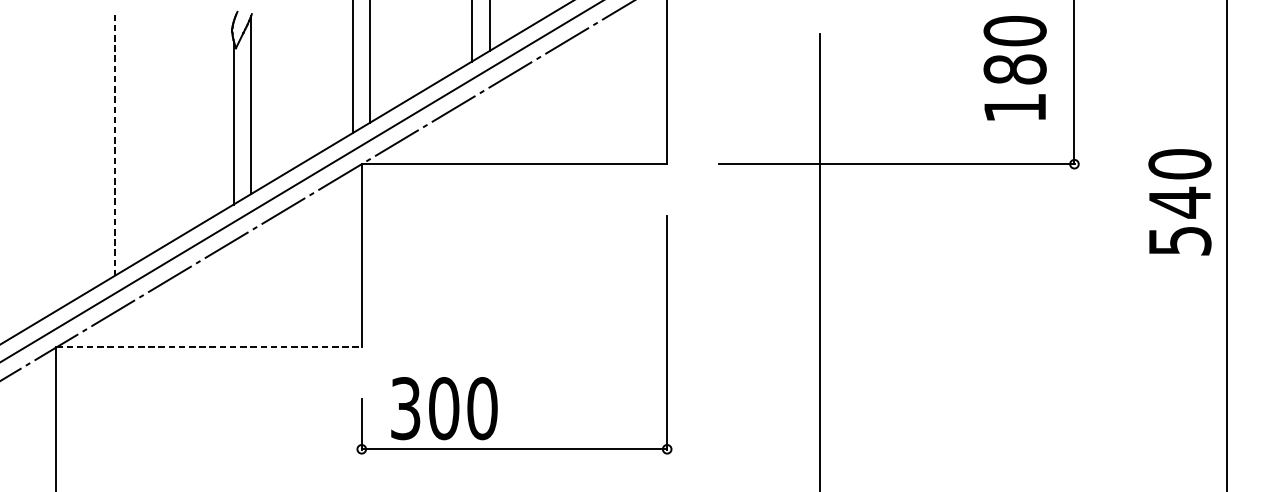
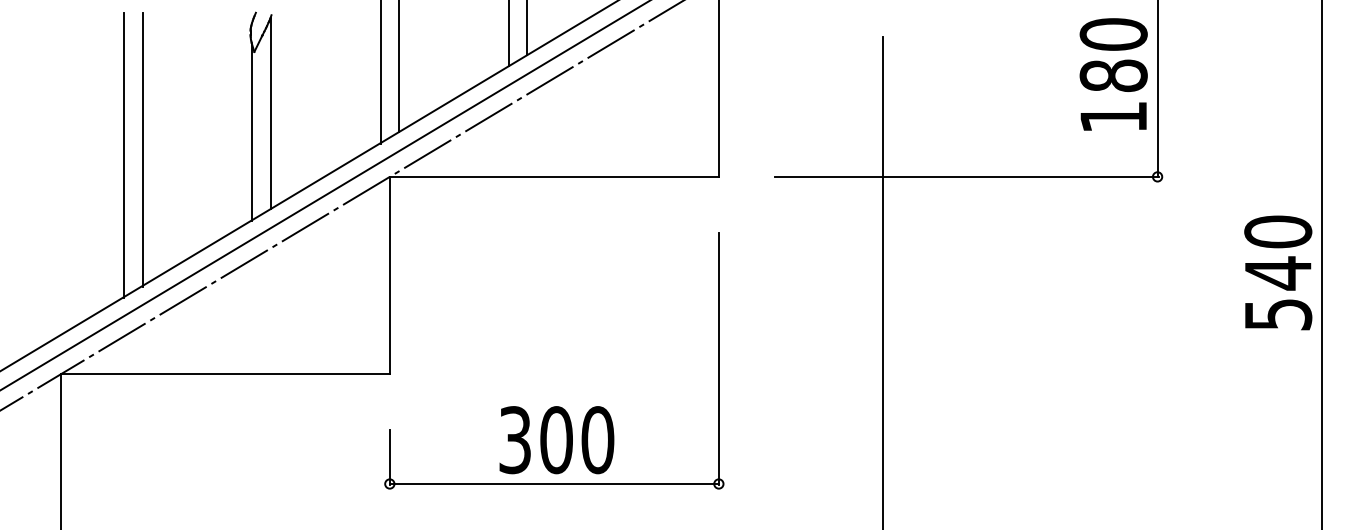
text: (1014, 68) -> (1113, 74), moved
line: (132, 138) -> (142, 149), added
line: (114, 144) -> (123, 155), dashed -> solid
text: (1180, 201) -> (1278, 272), moved
line: (209, 347) -> (225, 374), dashed -> solid
text: (444, 408) -> (556, 440), moved

